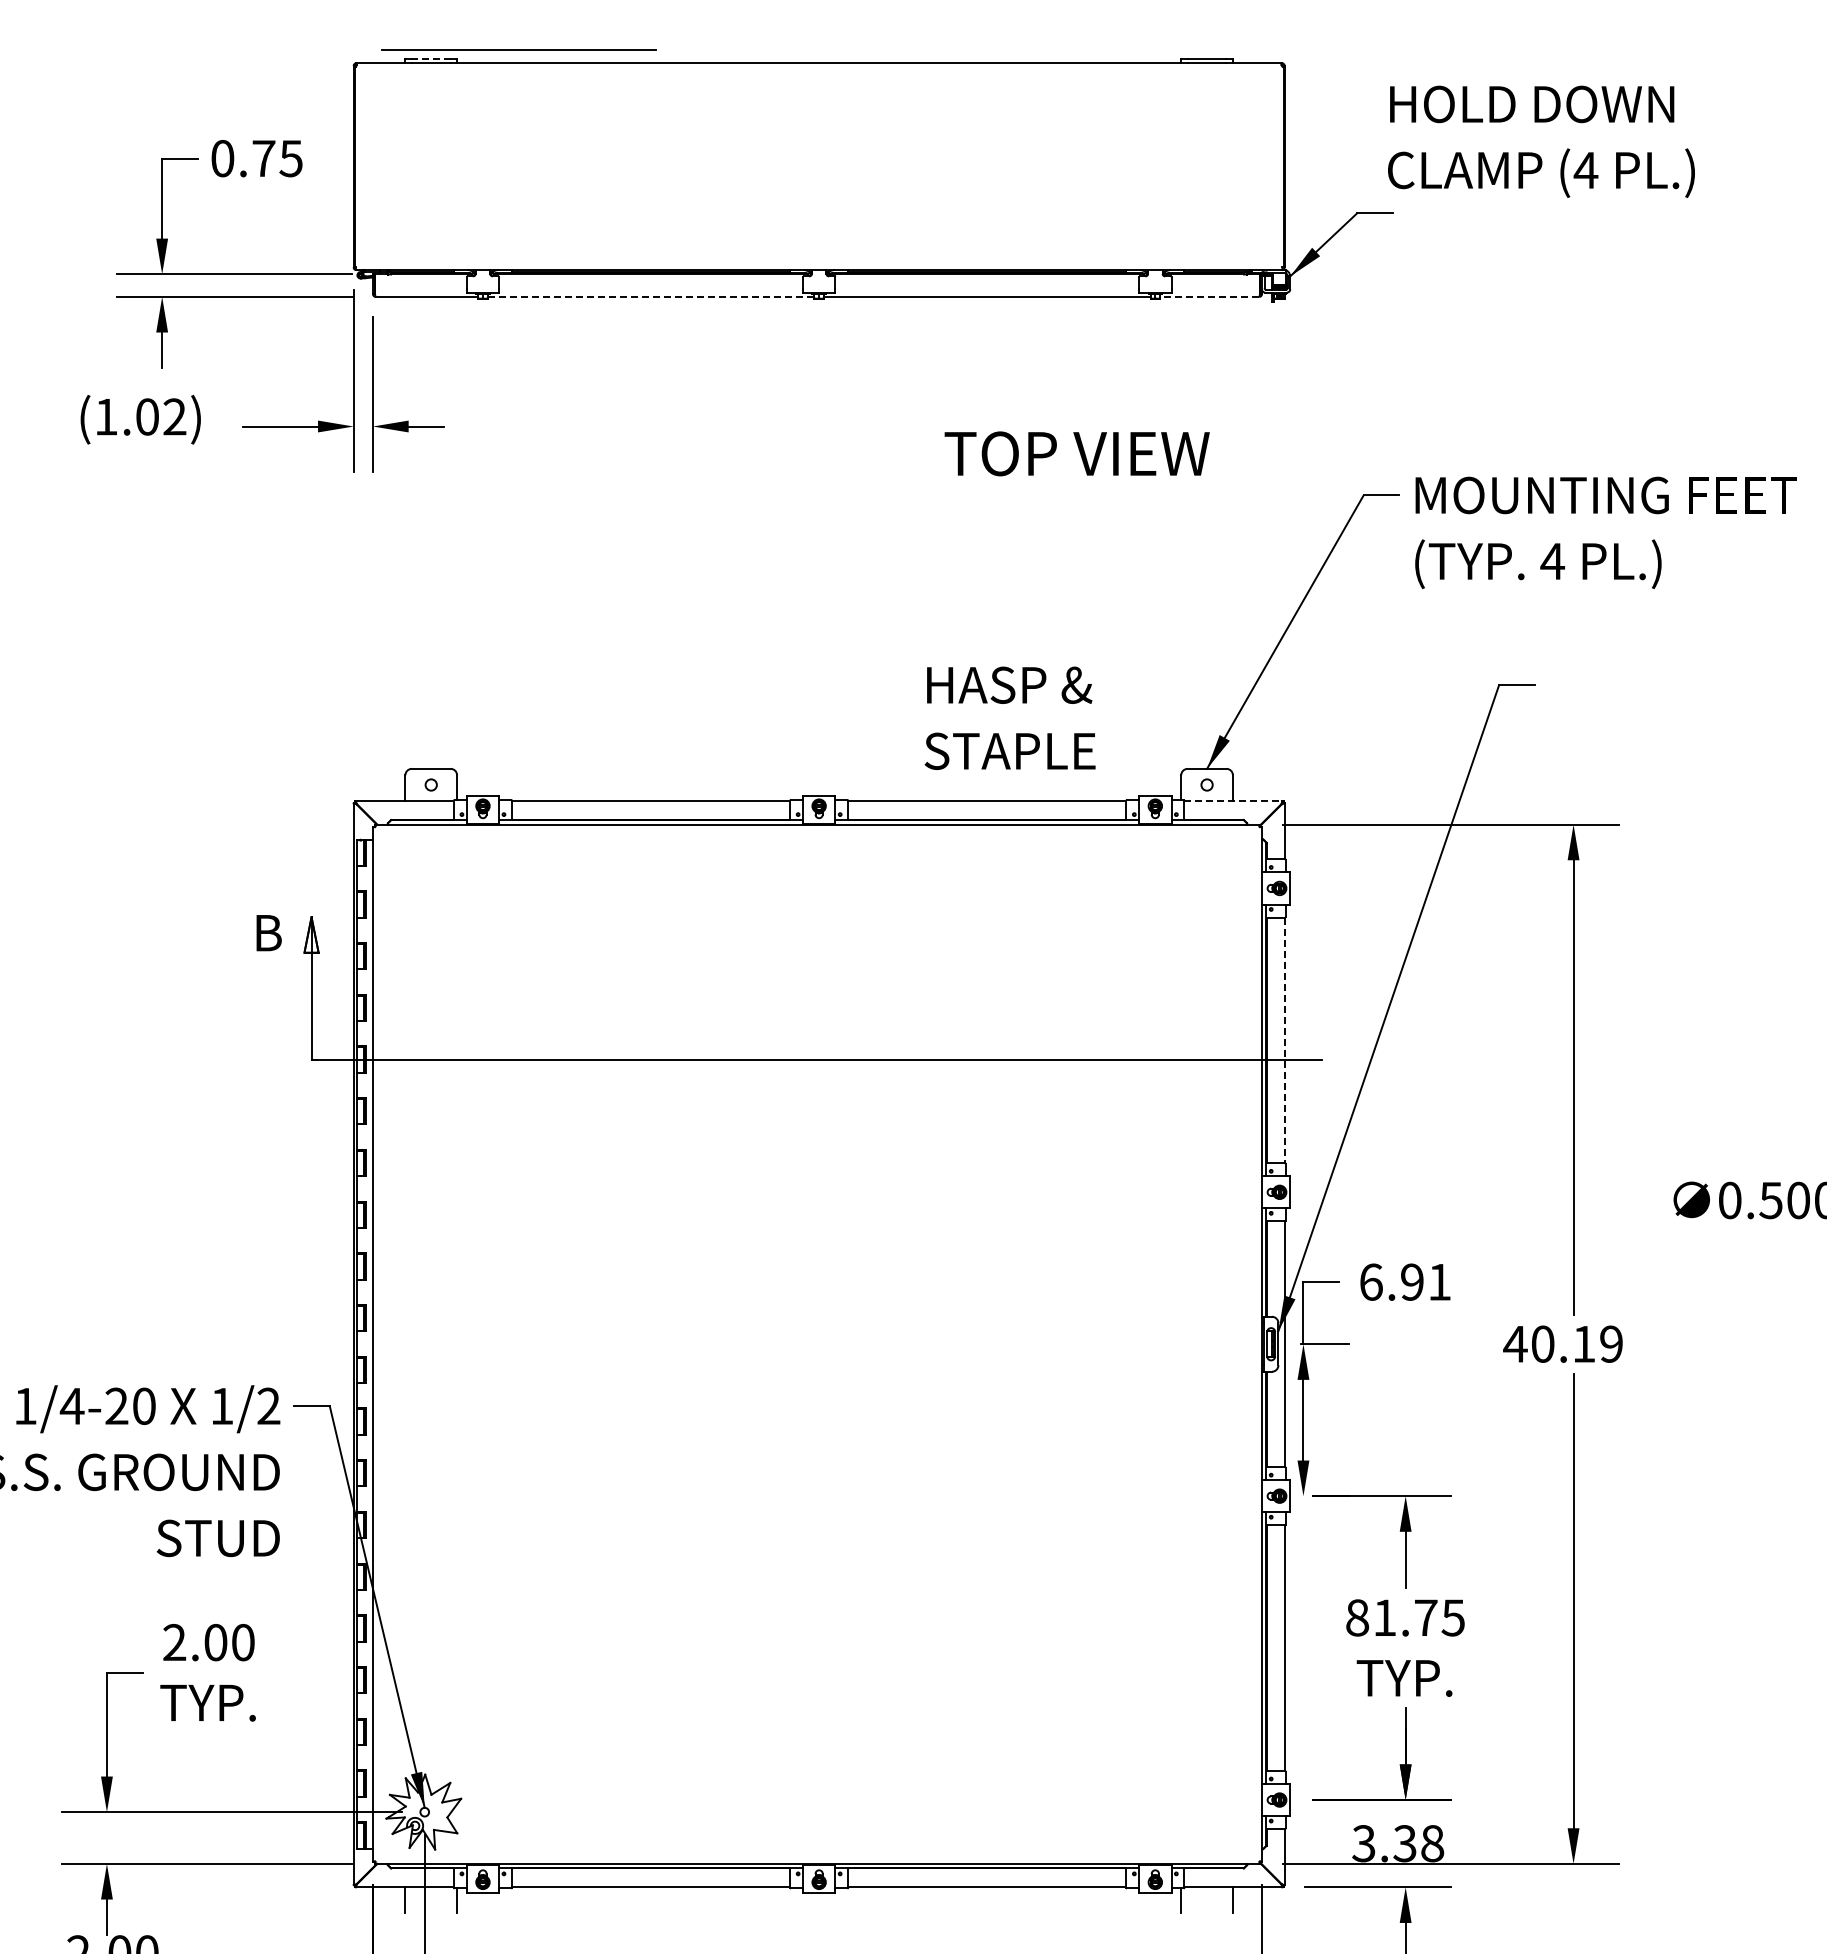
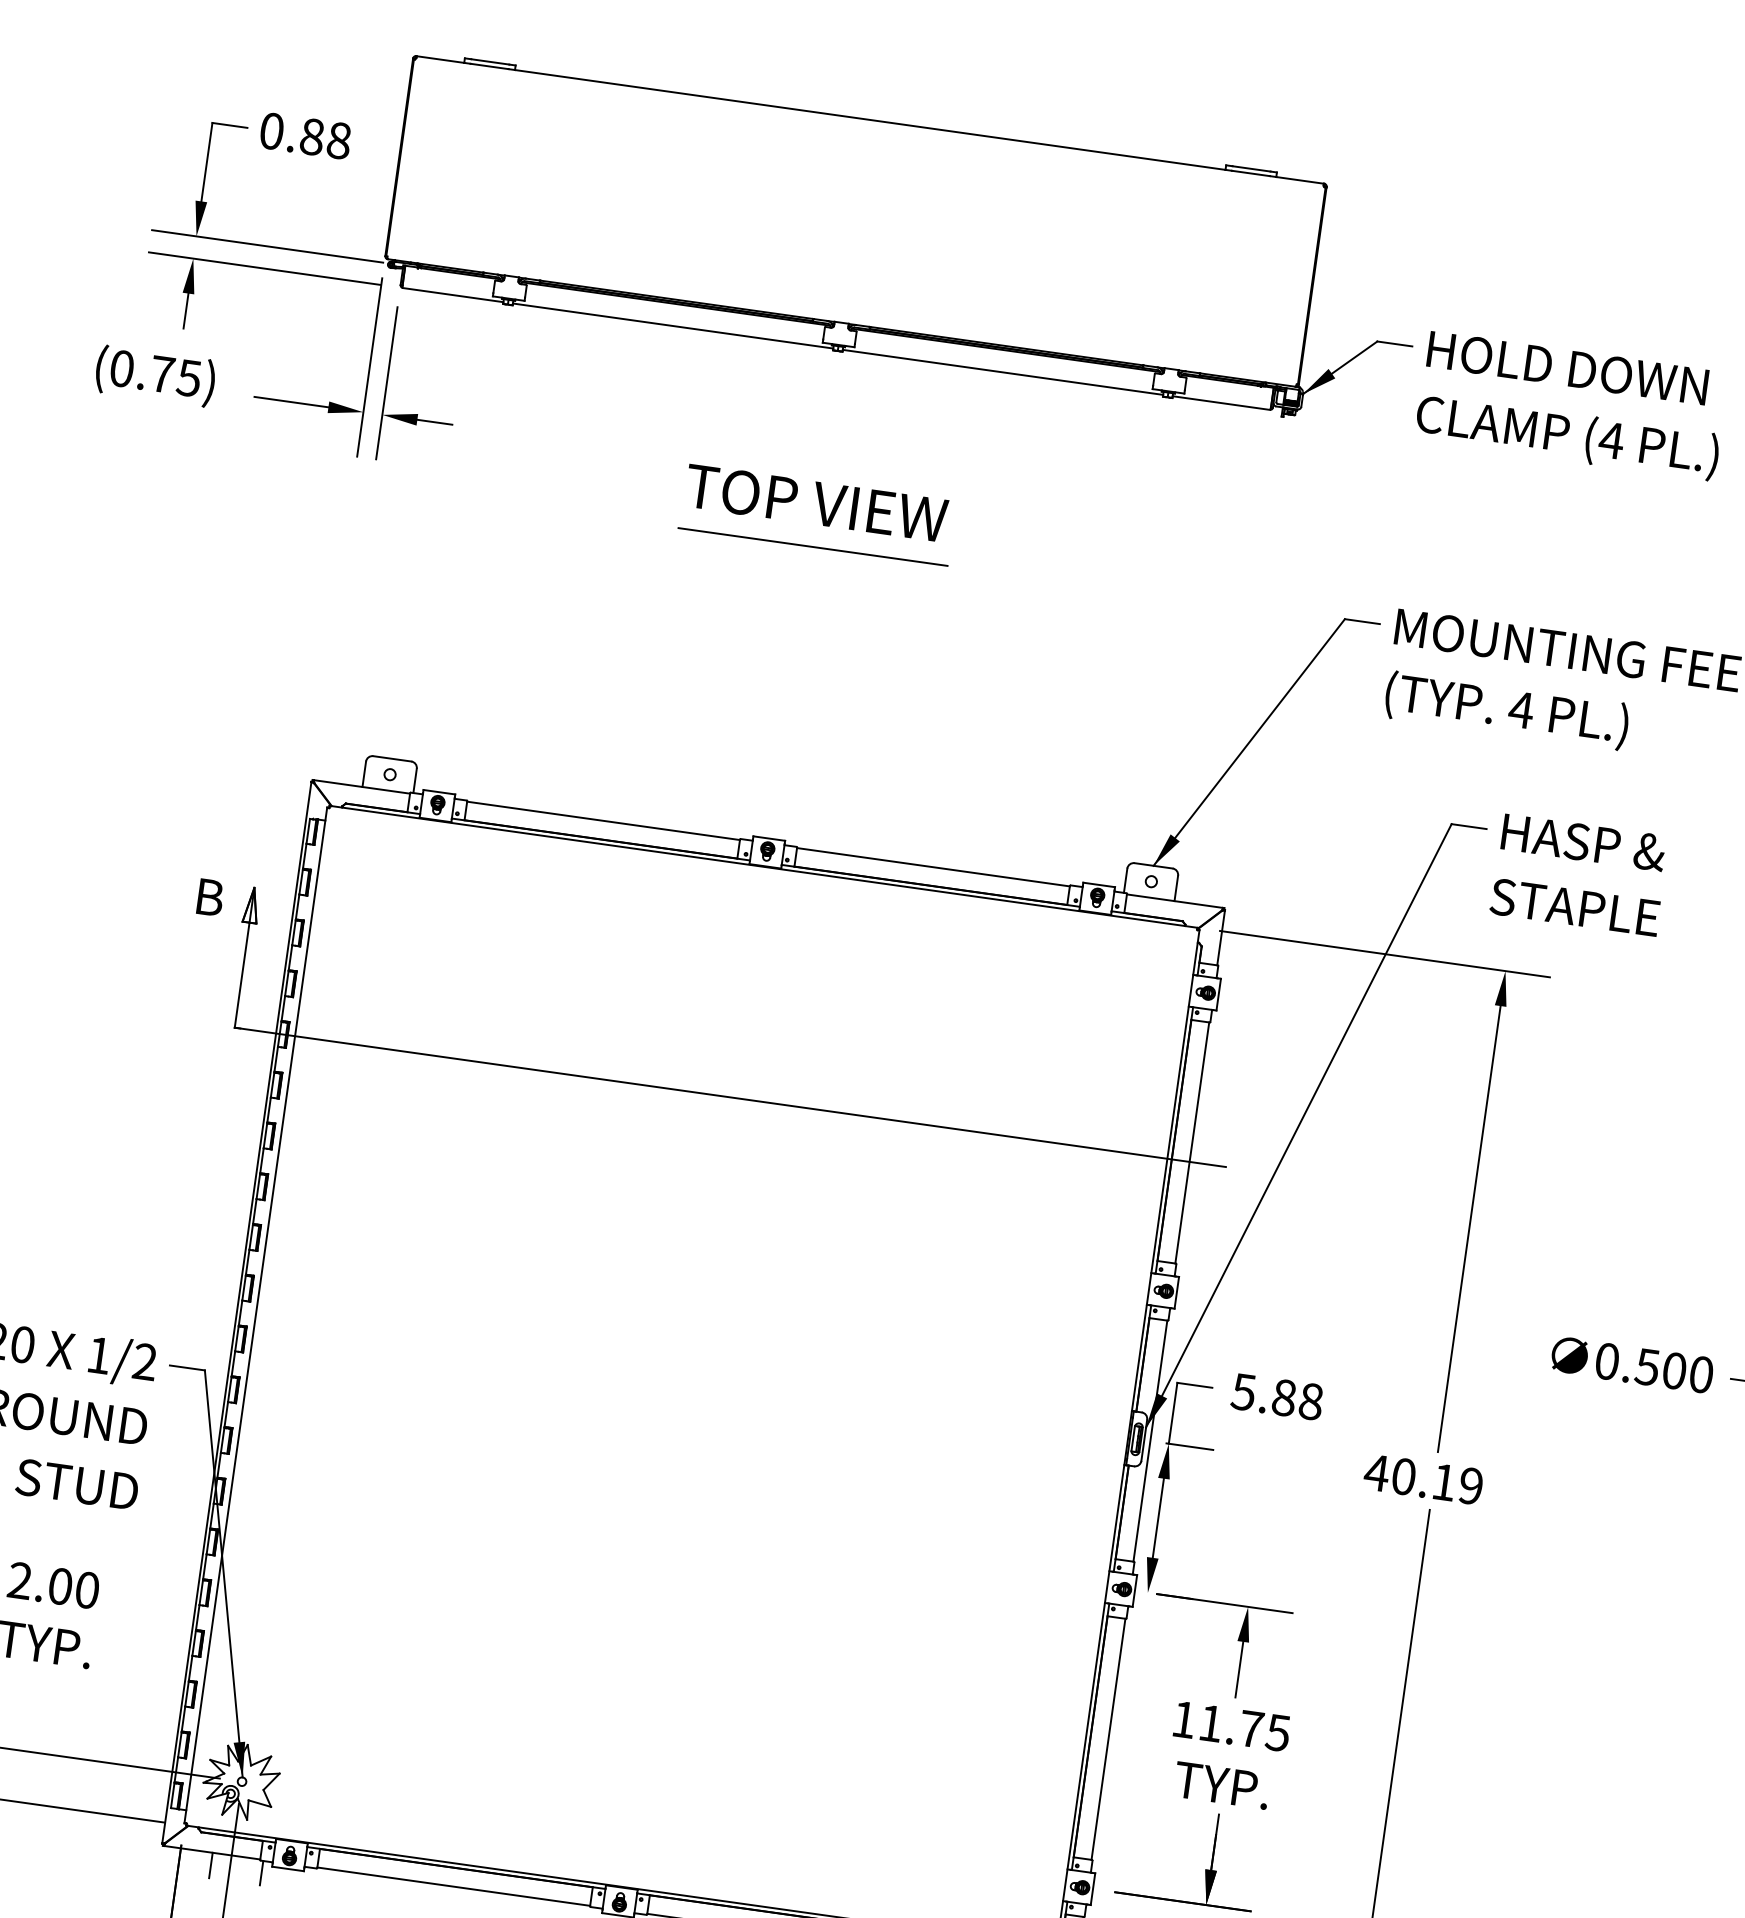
line: (518, 49) -> (812, 546), moved
line: (430, 58) -> (489, 61), dashed -> solid
text: (1541, 141) -> (1571, 405), moved
text: (277, 158) -> (325, 138), 0.75 -> 0.88
line: (650, 296) -> (672, 325), dashed -> solid
line: (1209, 296) -> (1221, 402), dashed -> solid
text: (140, 416) -> (155, 372), (1.02) -> (0.75)
text: (1076, 453) -> (815, 502), moved
text: (1009, 717) -> (1579, 874), moved
line: (1233, 801) -> (1175, 901), dashed -> solid
line: (1284, 1040) -> (1192, 1143), dashed -> solid
text: (1405, 1281) -> (1277, 1396), 6.91 -> 5.88
text: (1357, 1617) -> (1184, 1719), 81.75 -> 11.75

